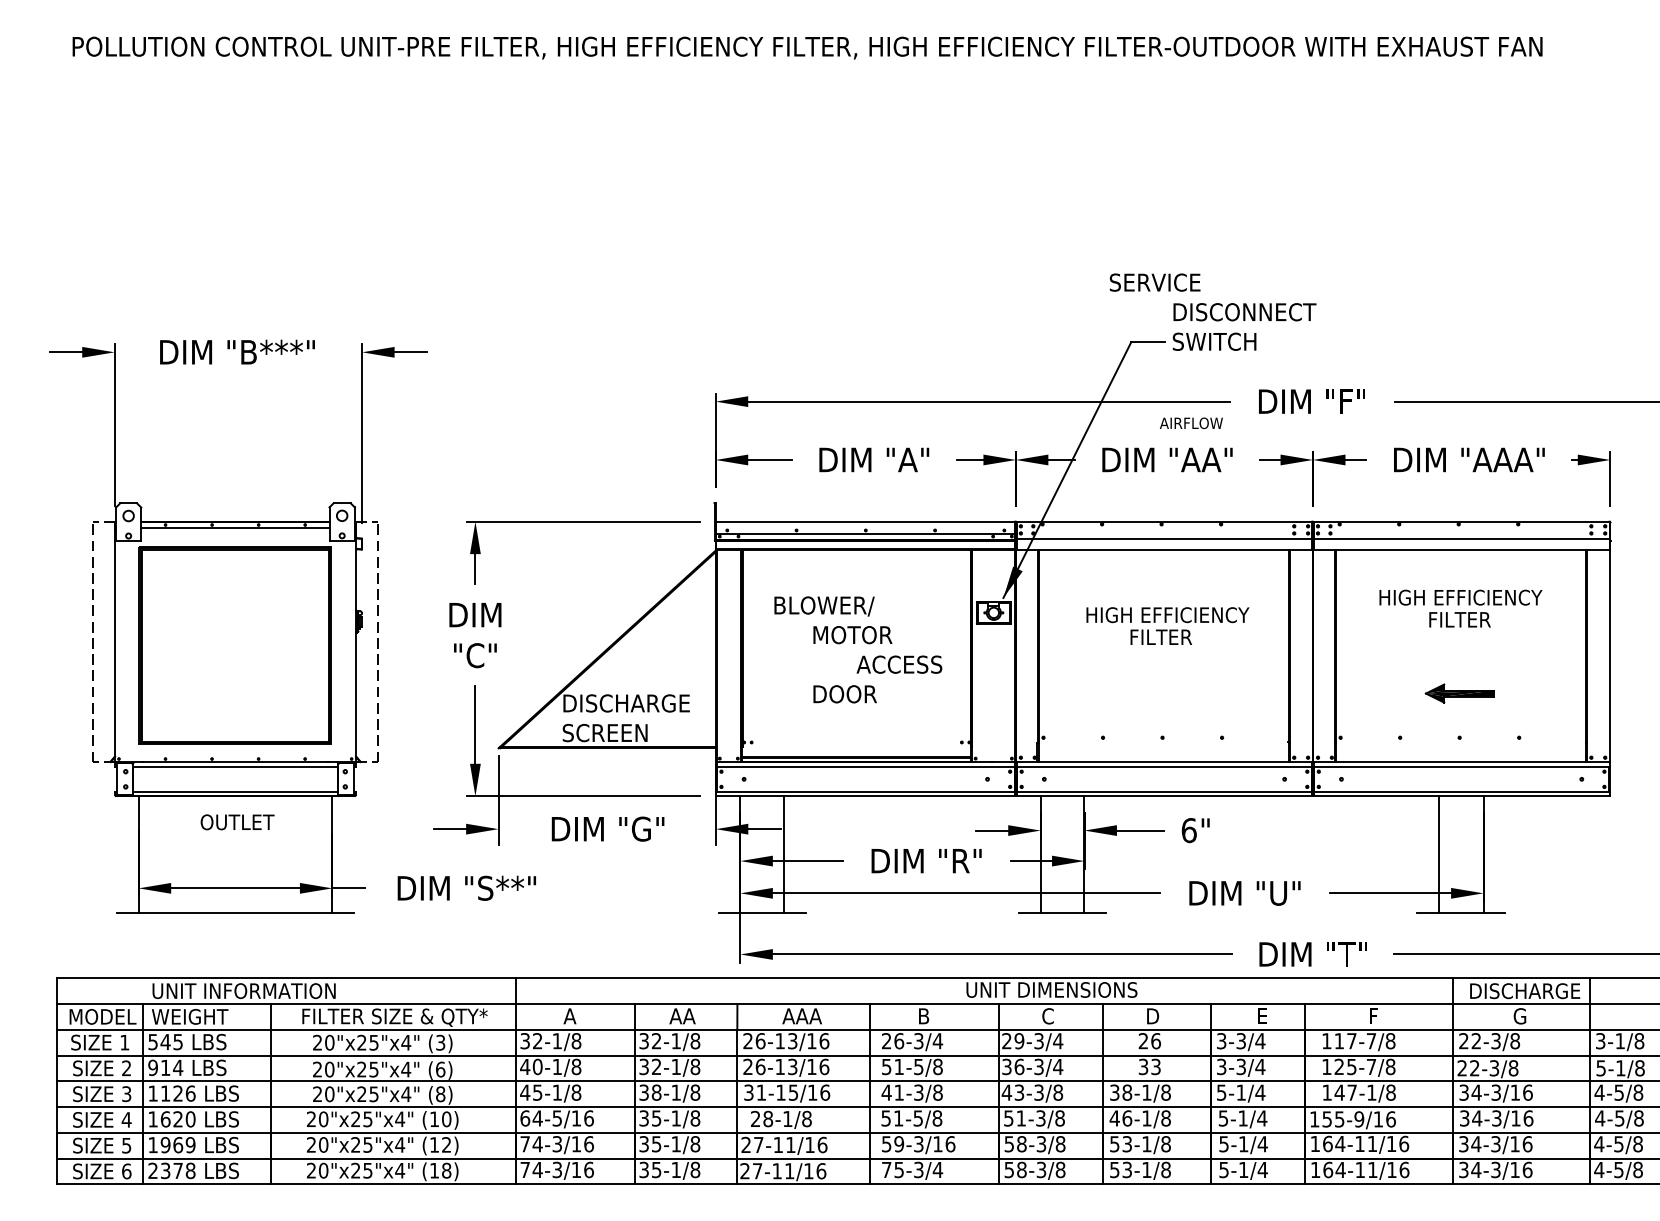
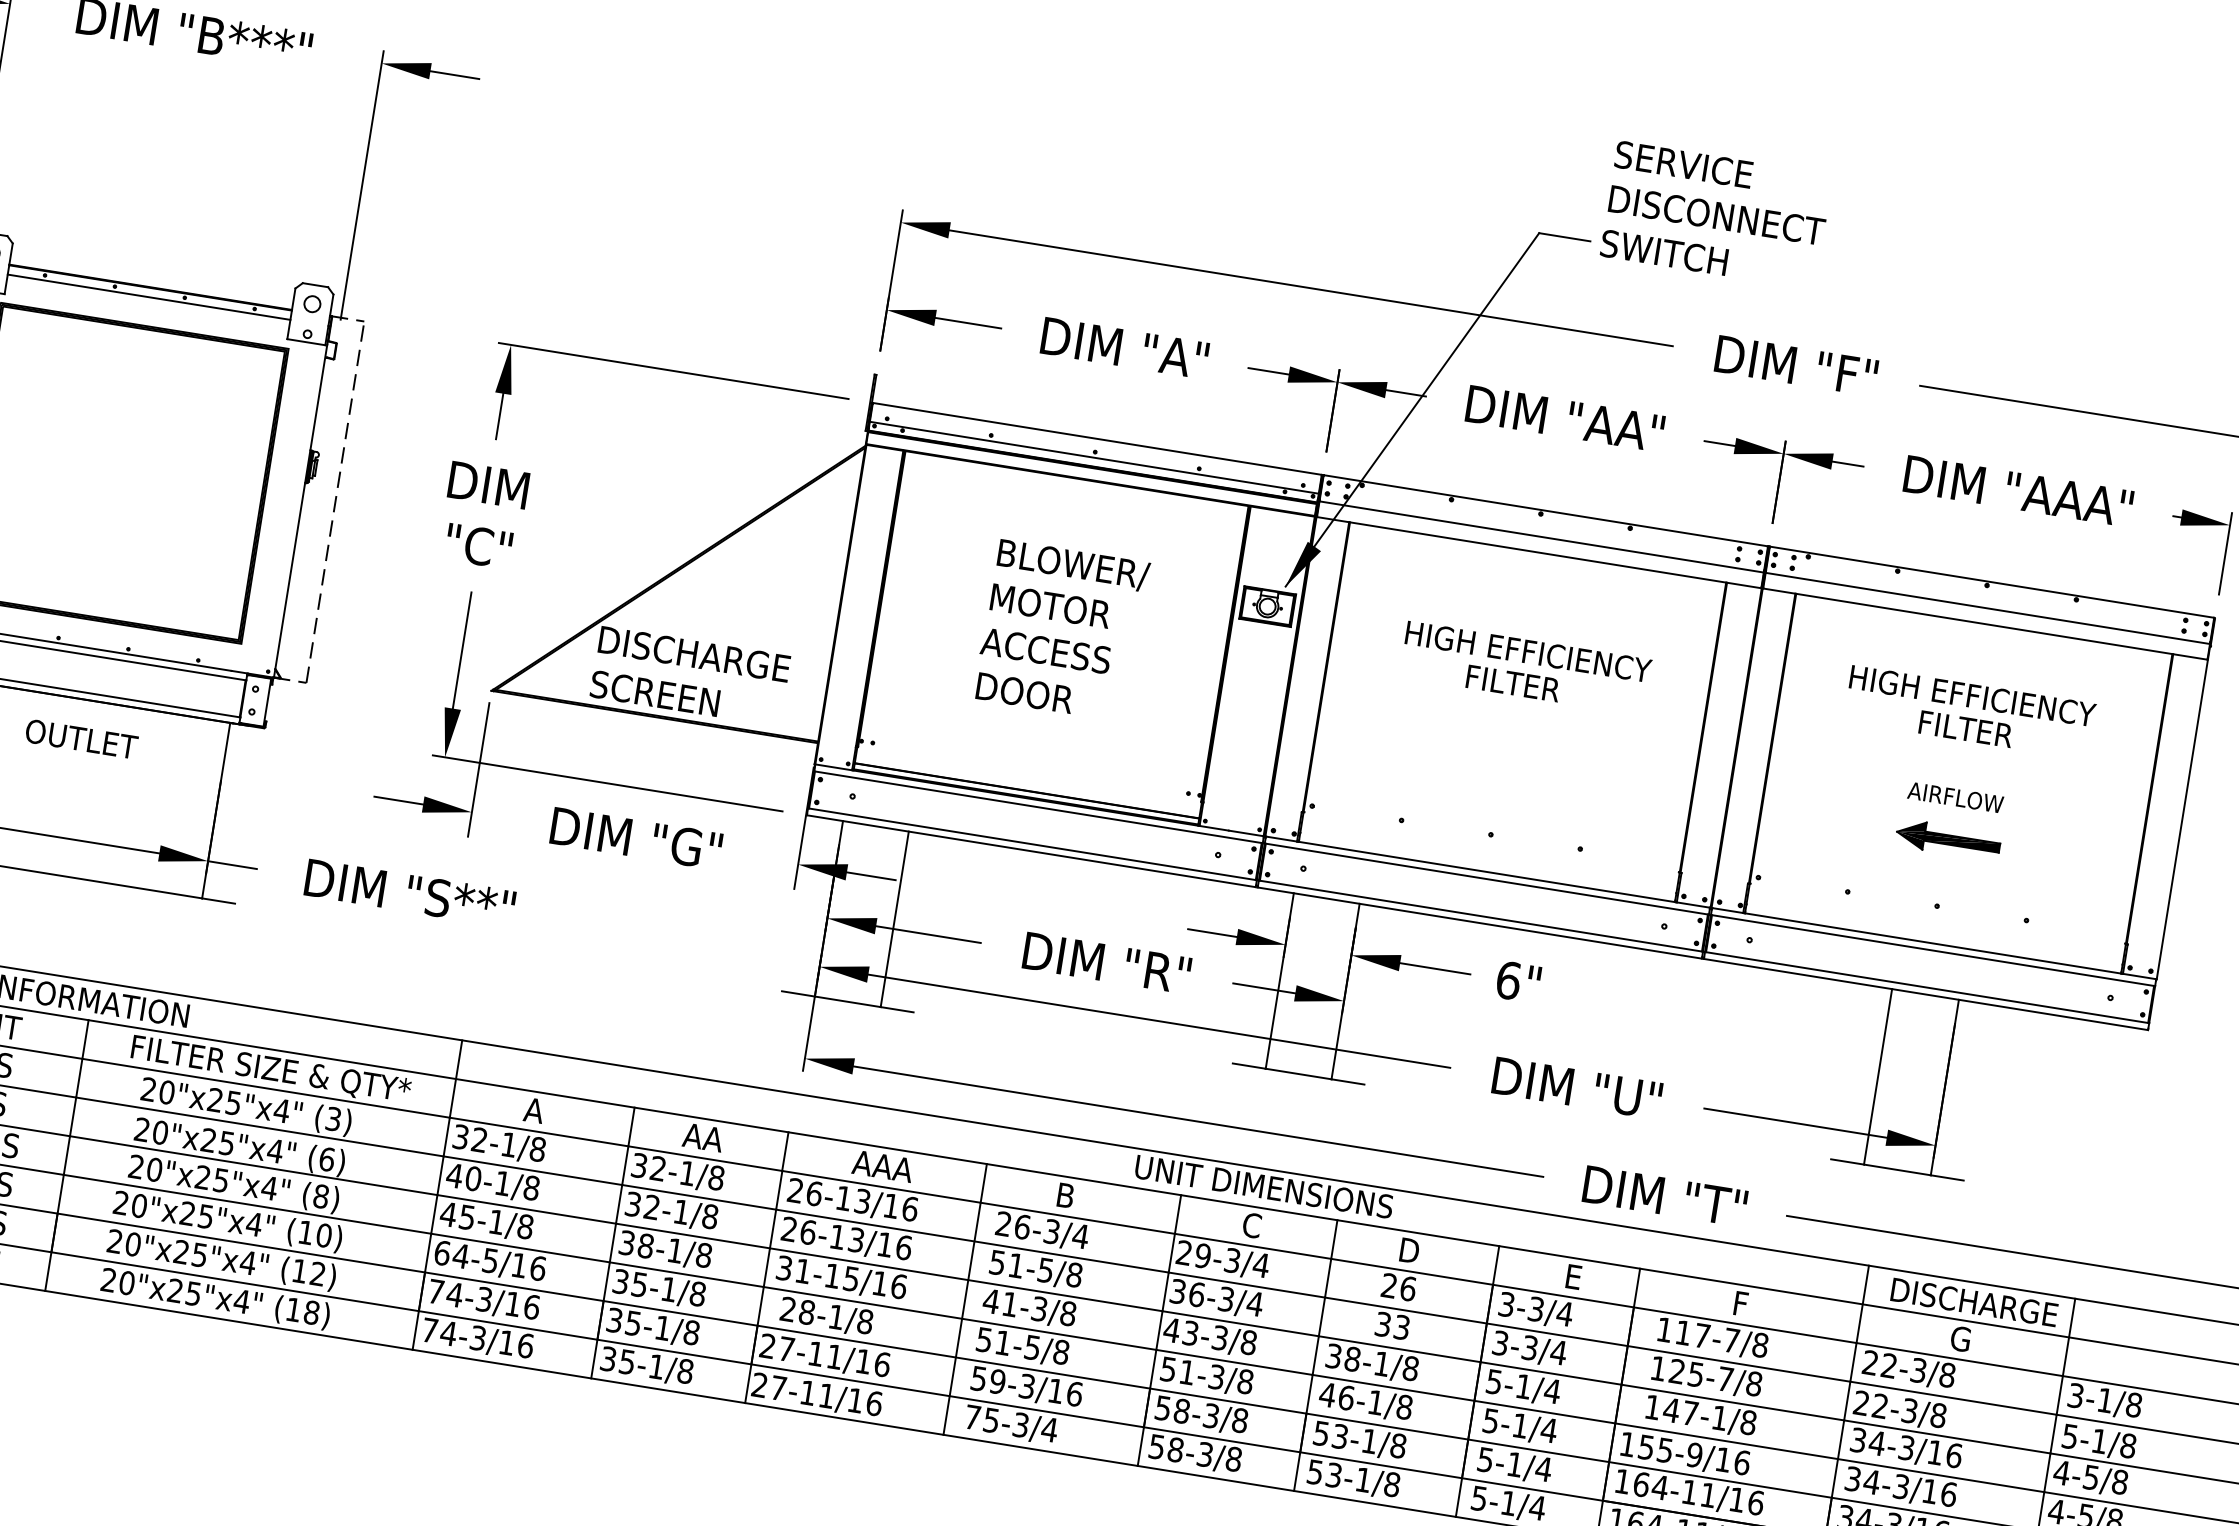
text: (1154, 282) -> (1682, 164), moved
text: (1191, 423) -> (1955, 797), moved
text: (824, 606) -> (1073, 565), moved
text: (899, 664) -> (1045, 650), moved

